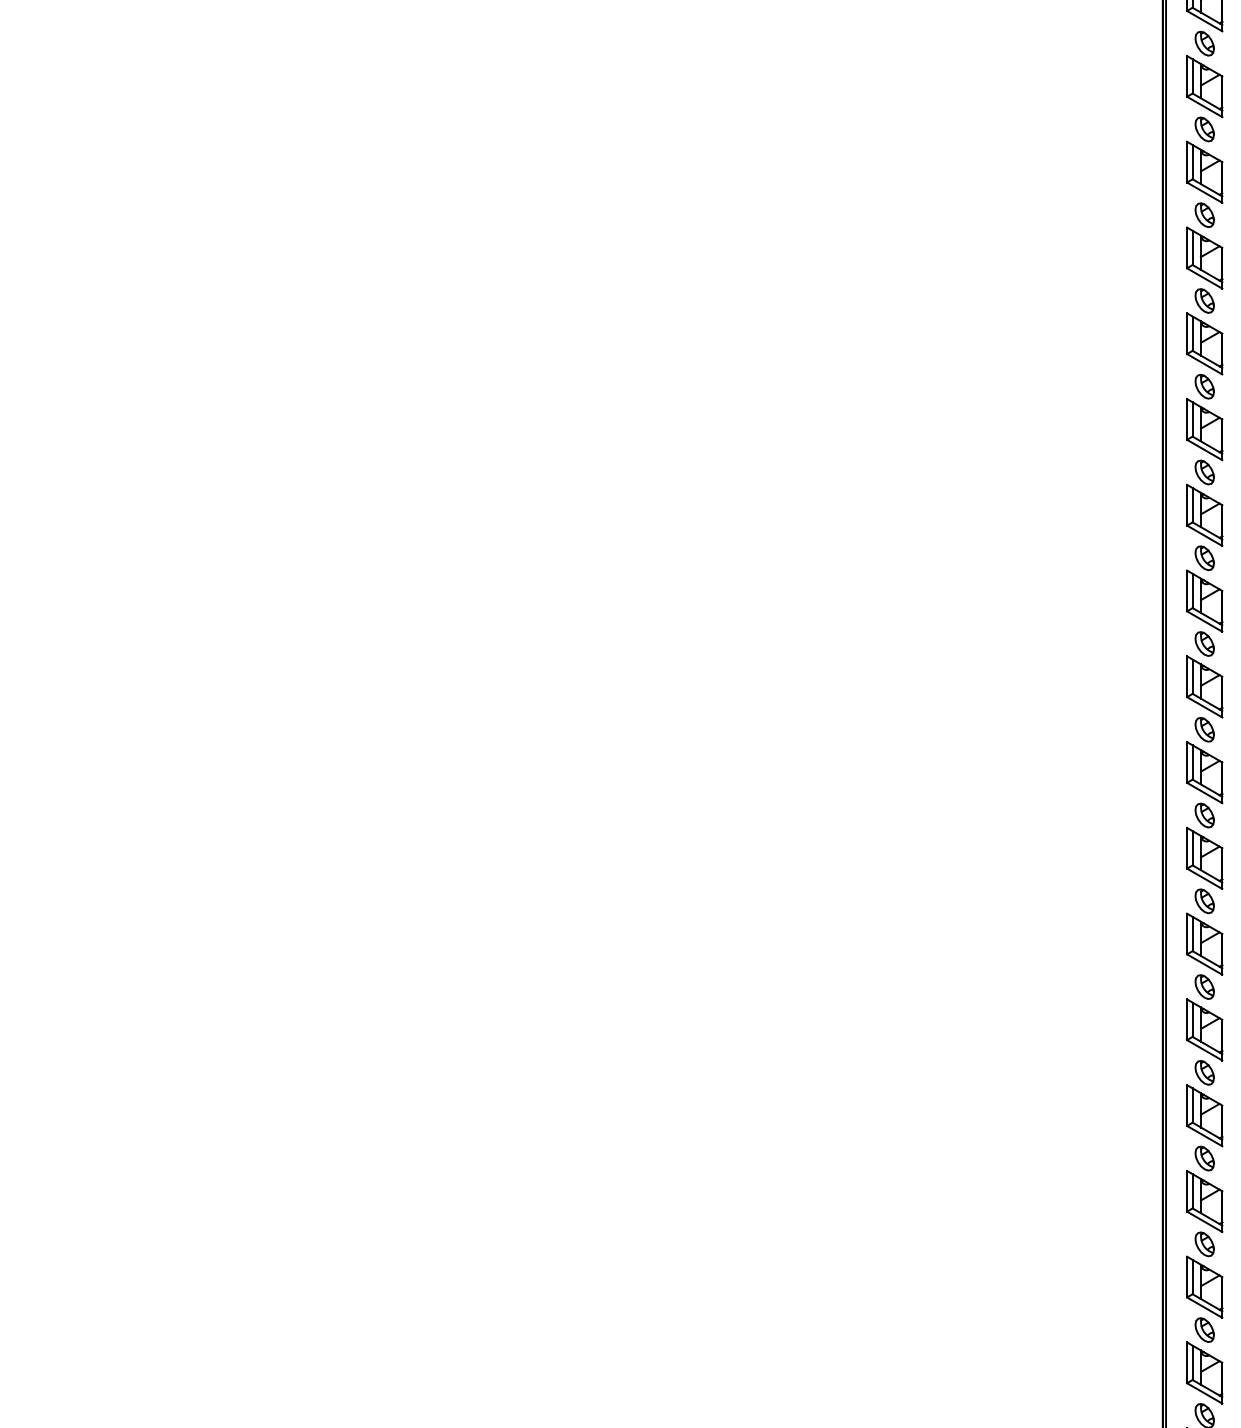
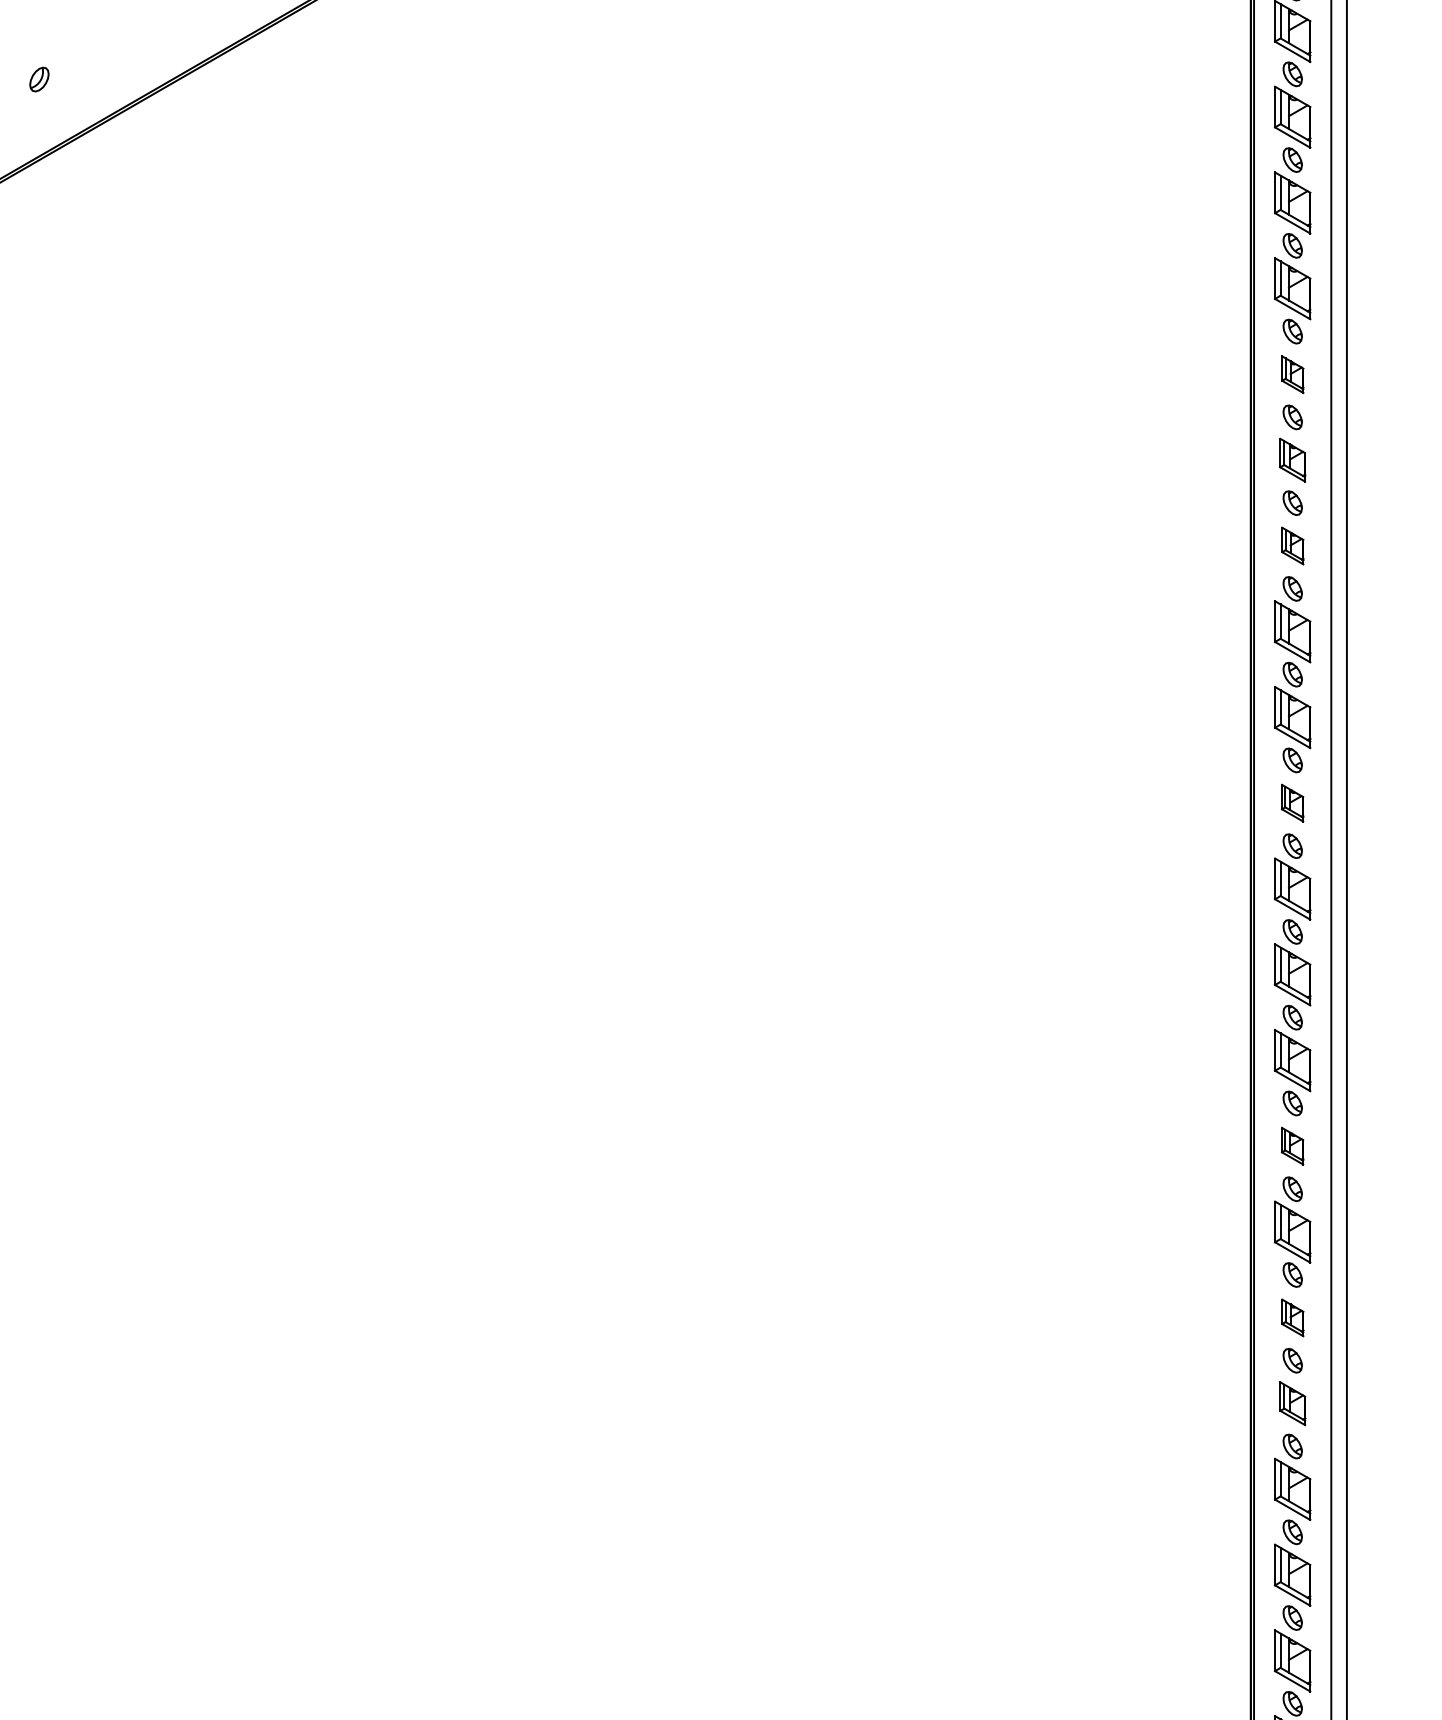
part: (1204, 172) -> (1292, 374), size x0.6
part: (1204, 257) -> (1292, 459), size x0.7
part: (1204, 343) -> (1292, 545), size x0.6
part: (1204, 600) -> (1292, 802), size x0.6
part: (1204, 943) -> (1292, 1145), size x0.6
part: (1204, 1115) -> (1292, 1317), size x0.6
part: (1204, 1201) -> (1292, 1403), size x0.7

